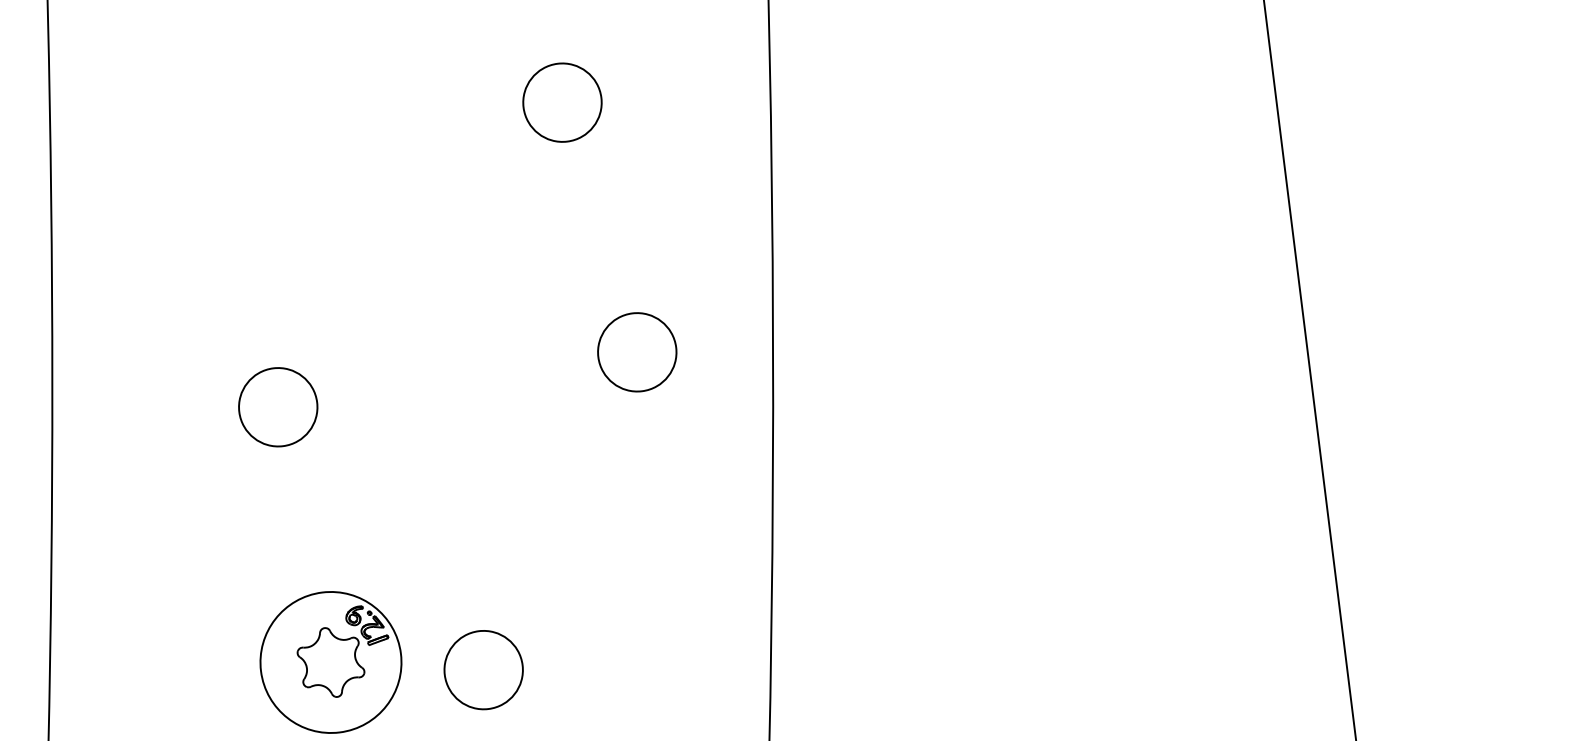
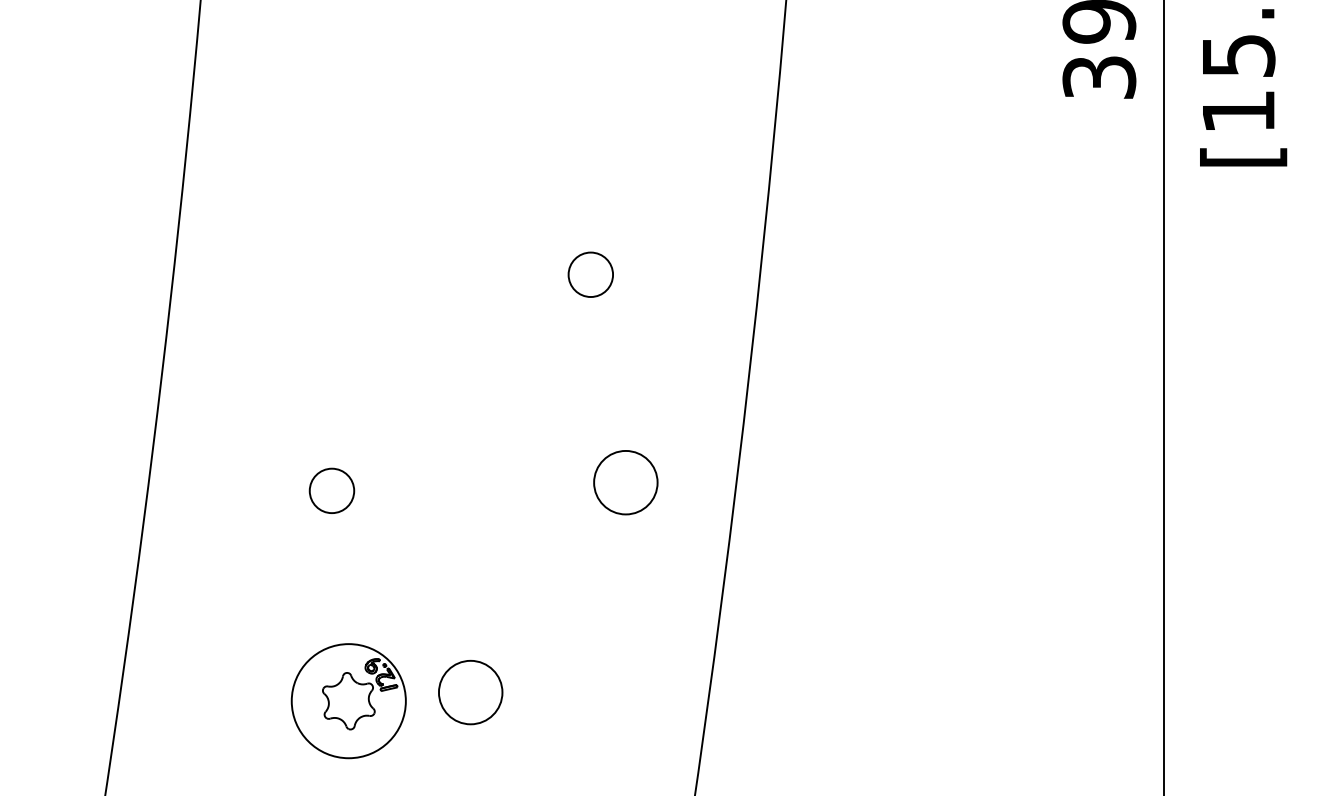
circle: (562, 102) -> (590, 274), size x0.7
circle: (277, 406) -> (331, 490), size x0.7
circle: (483, 670) -> (470, 692), moved

